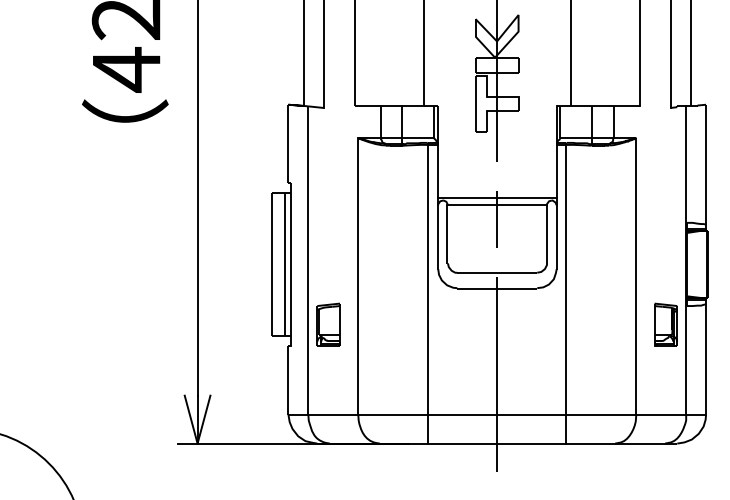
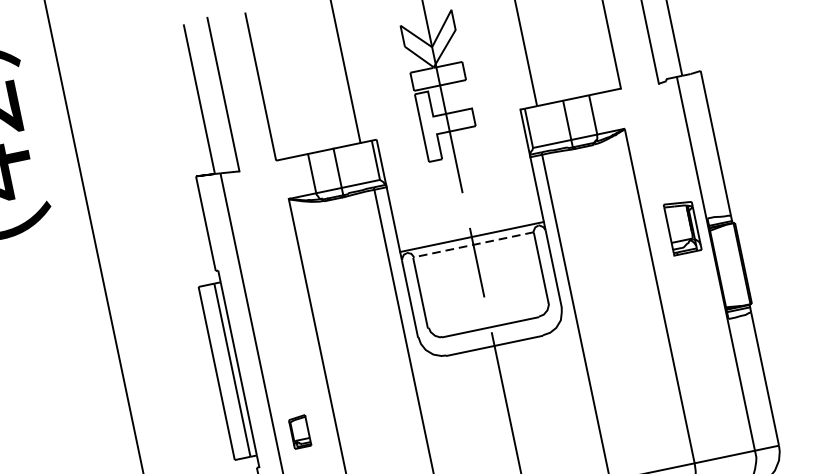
line: (497, 204) -> (473, 244), solid -> dashed
part: (328, 324) -> (299, 431), size x0.6
part: (665, 324) -> (682, 227), moved

